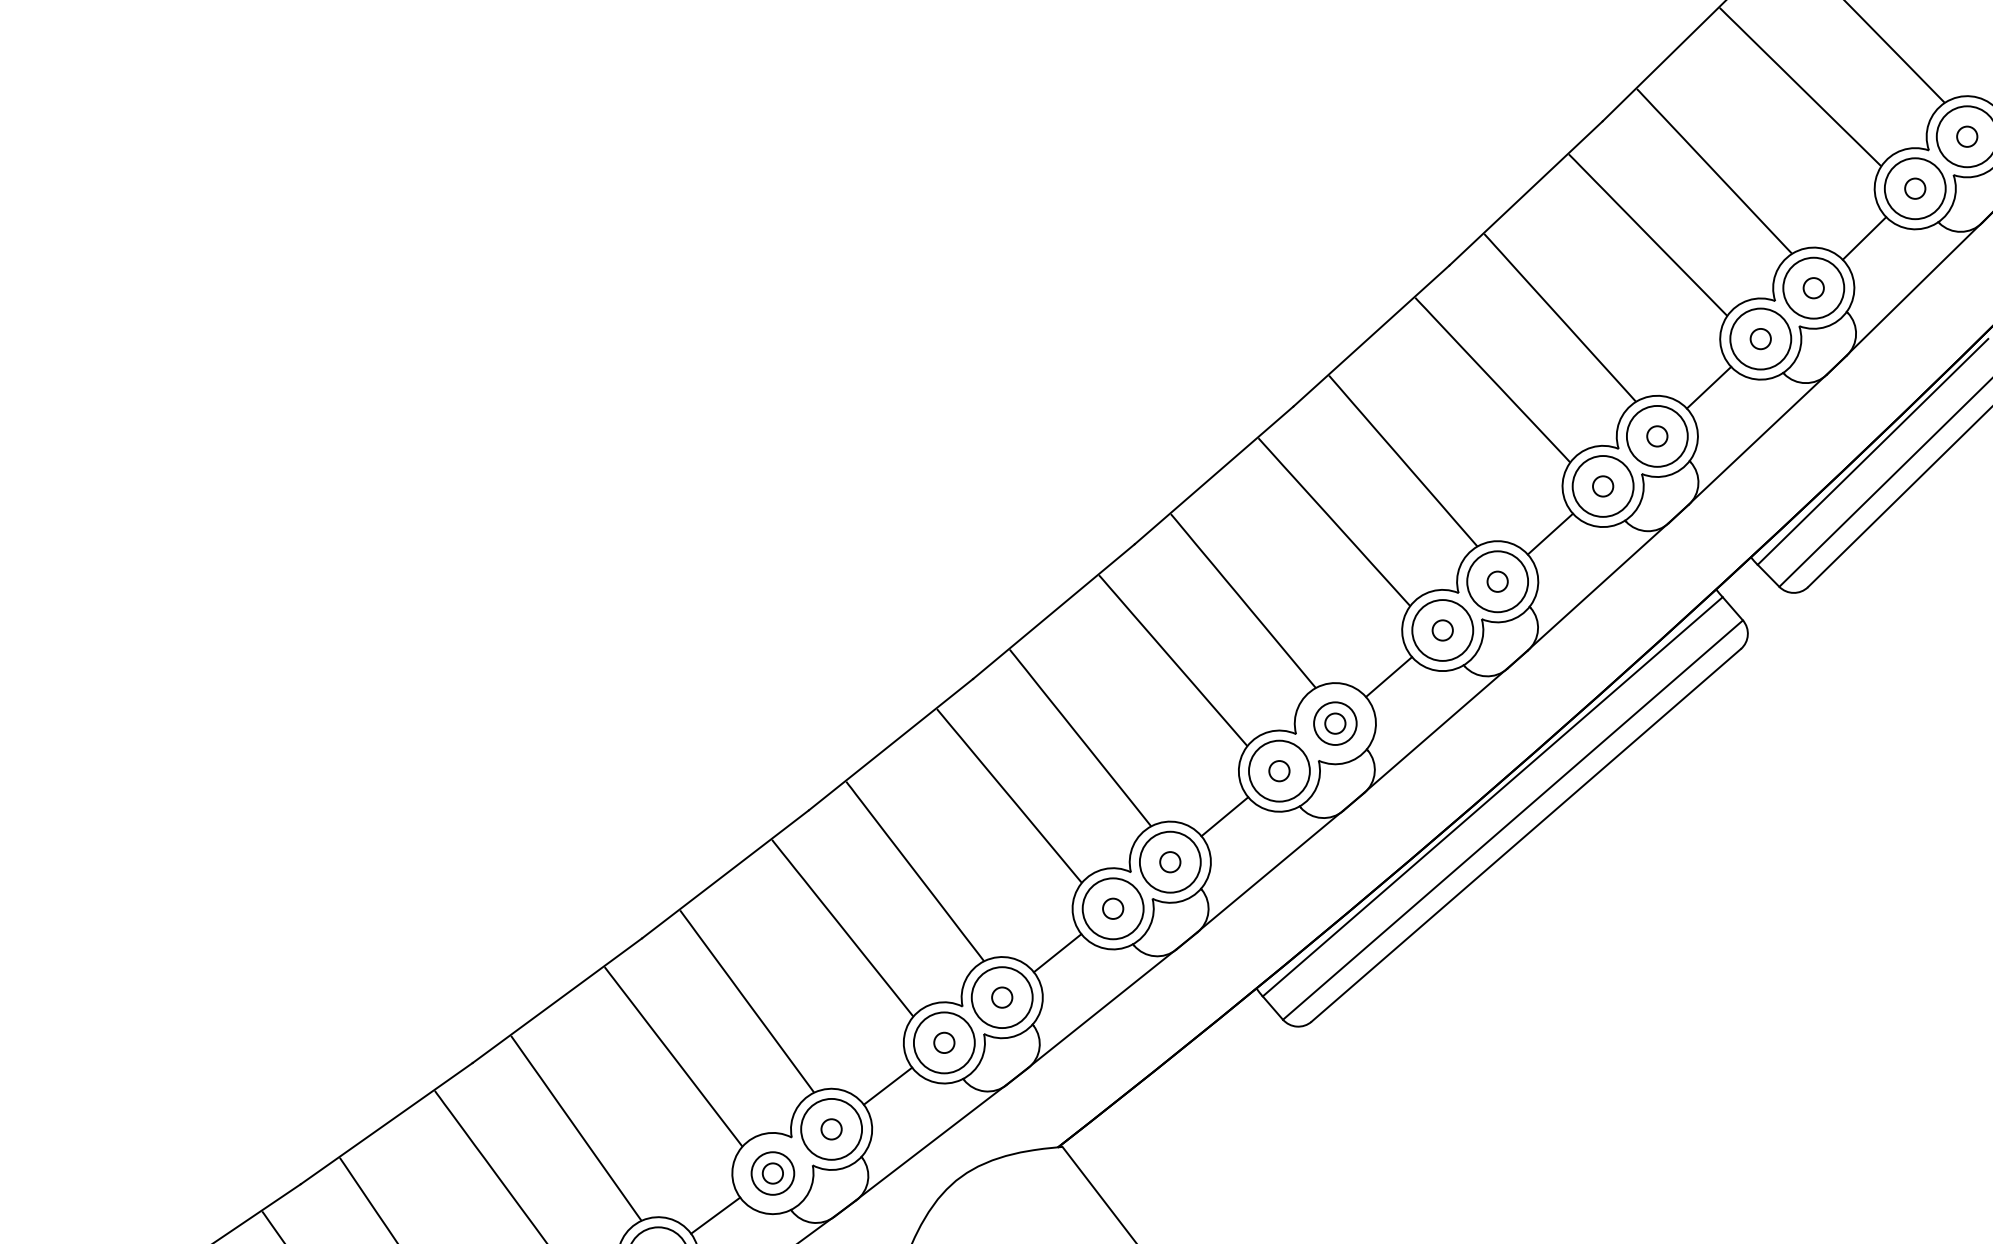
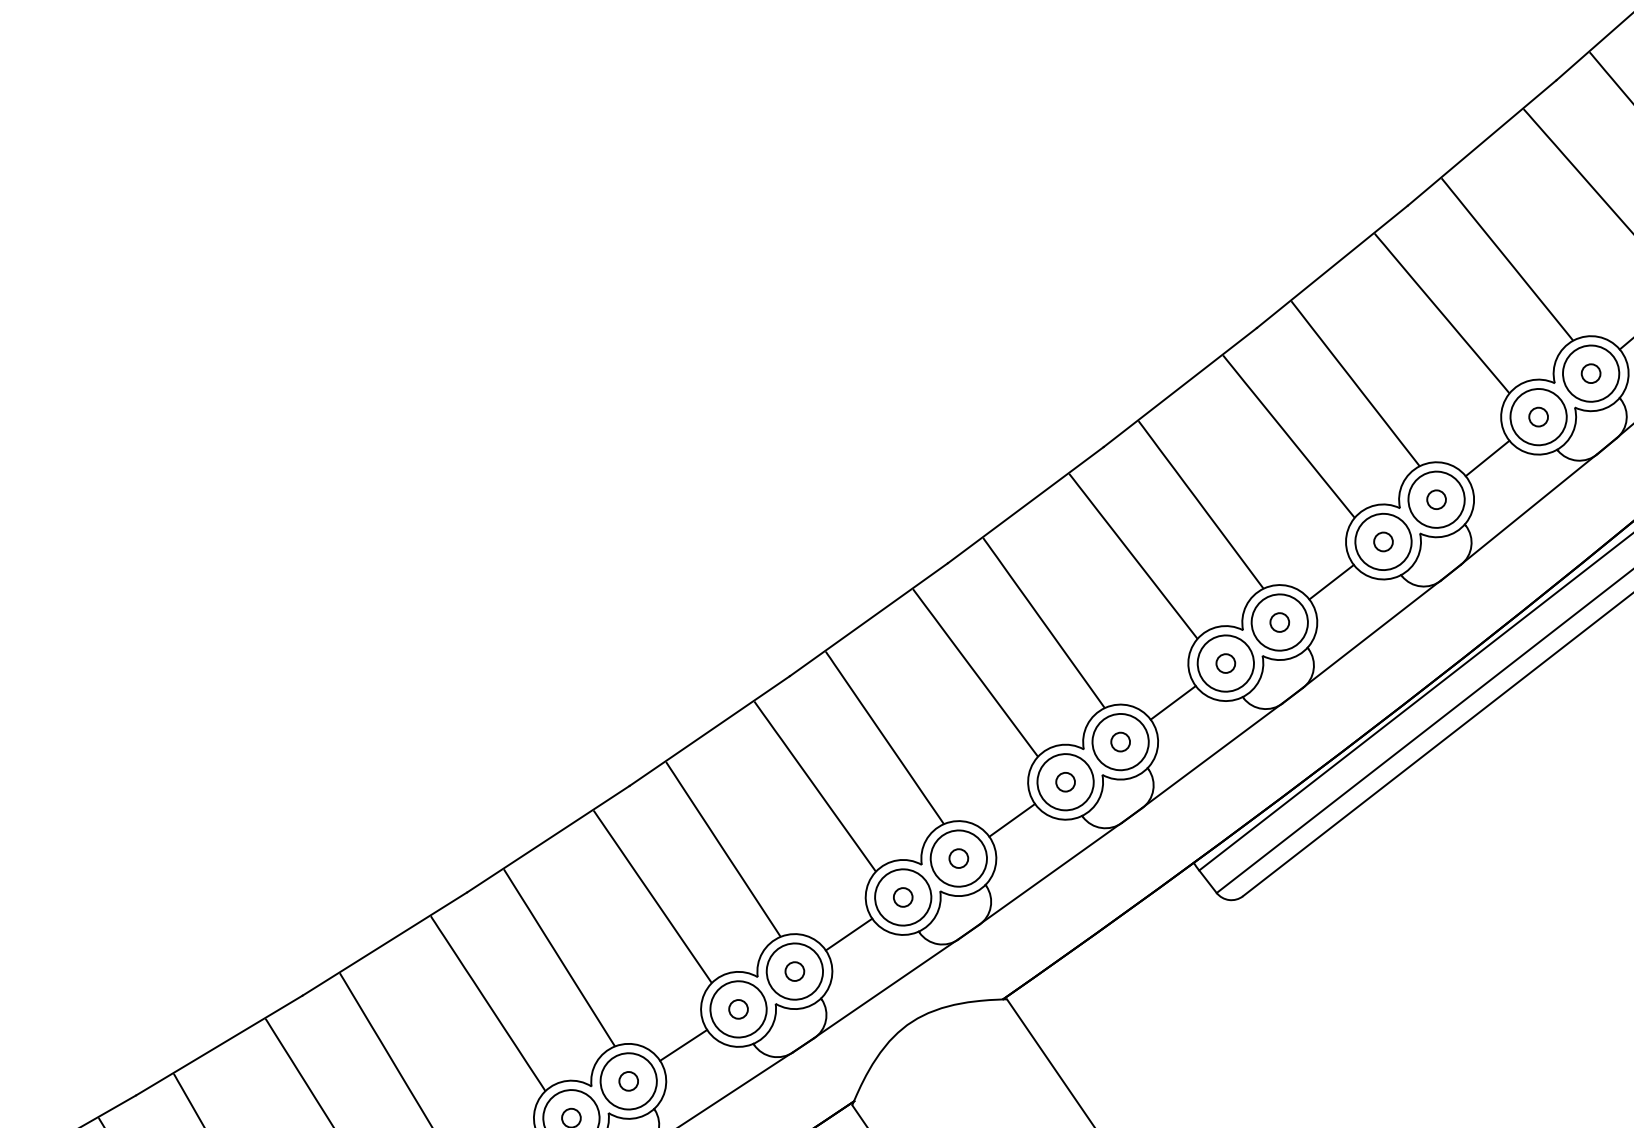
circle: (1334, 723) -> (1279, 622), size x1.43
circle: (772, 1173) -> (738, 1009), size x1.43

